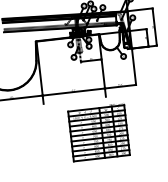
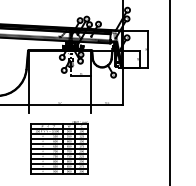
part: (98, 132) -> (59, 147), moved

